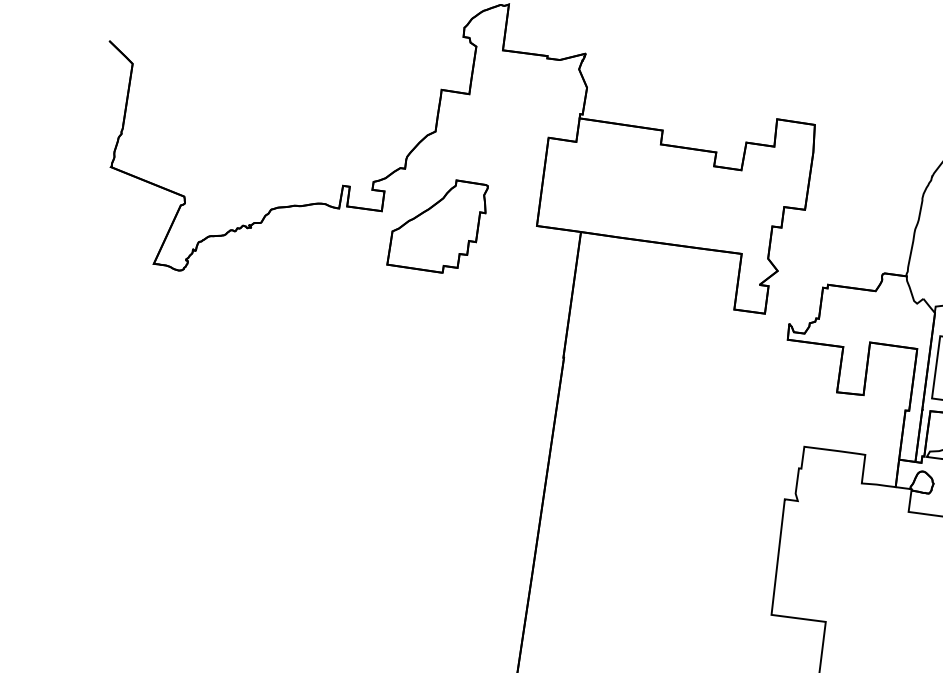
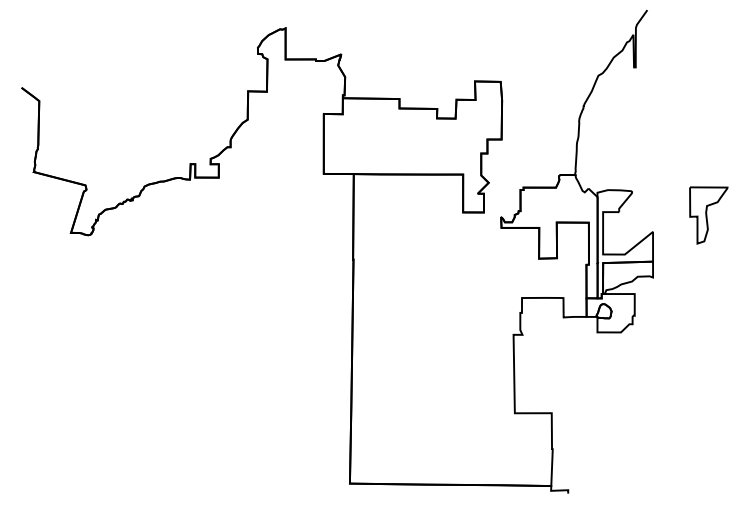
part: (437, 224) -> (257, 181), removed

